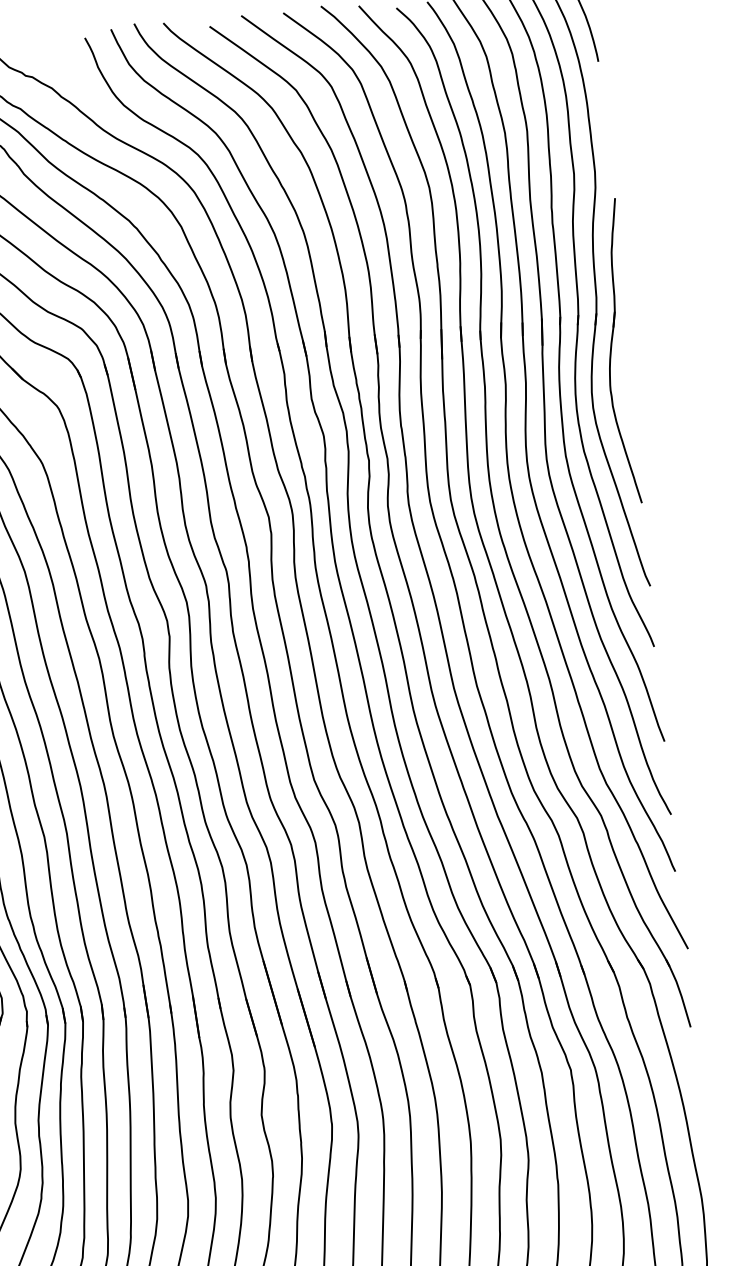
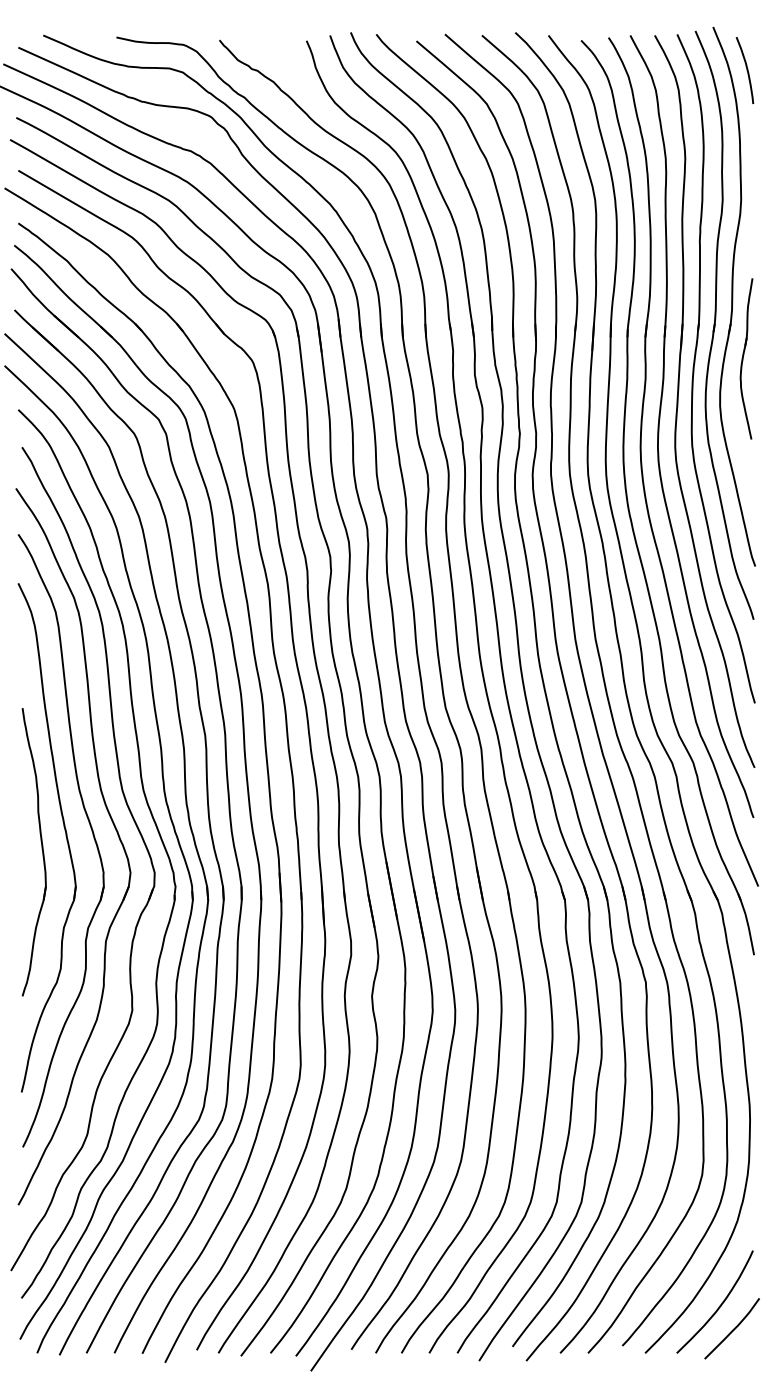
part: (618, 351) -> (746, 358), size x0.6

